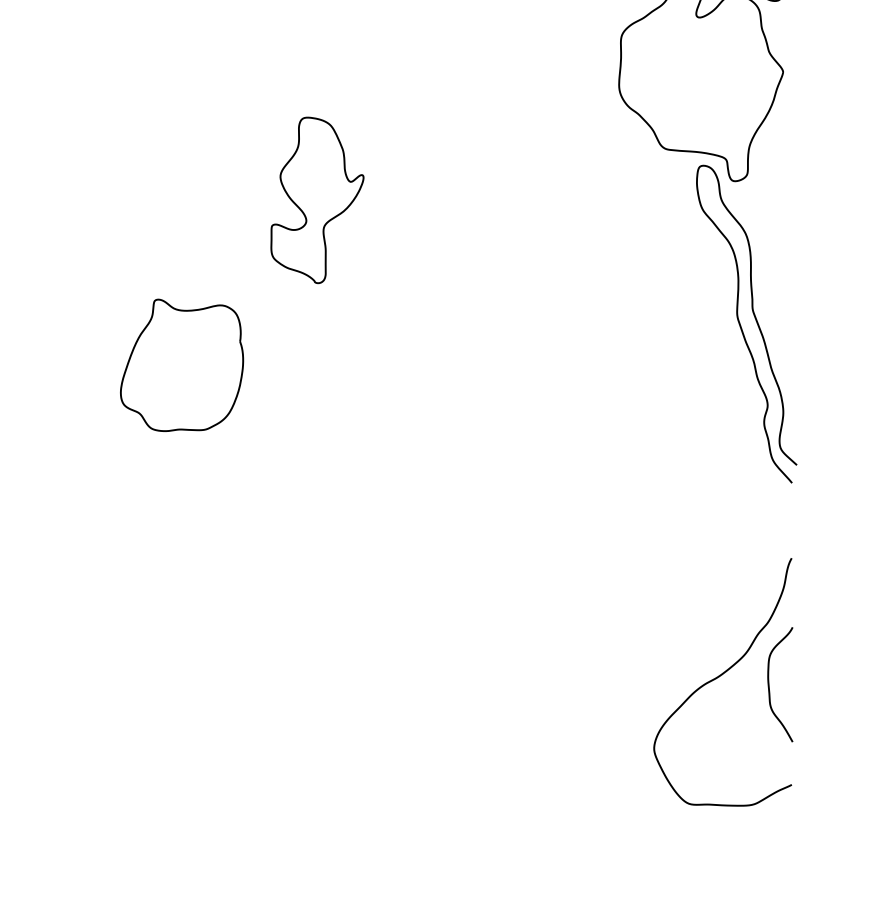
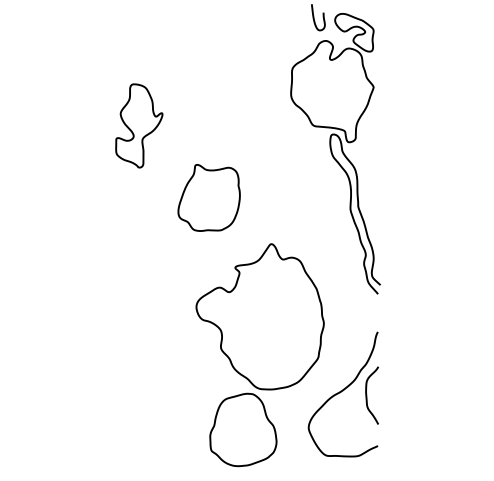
part: (317, 199) -> (139, 125), moved
part: (180, 364) -> (208, 197), moved
part: (556, 604) -> (259, 355), added

